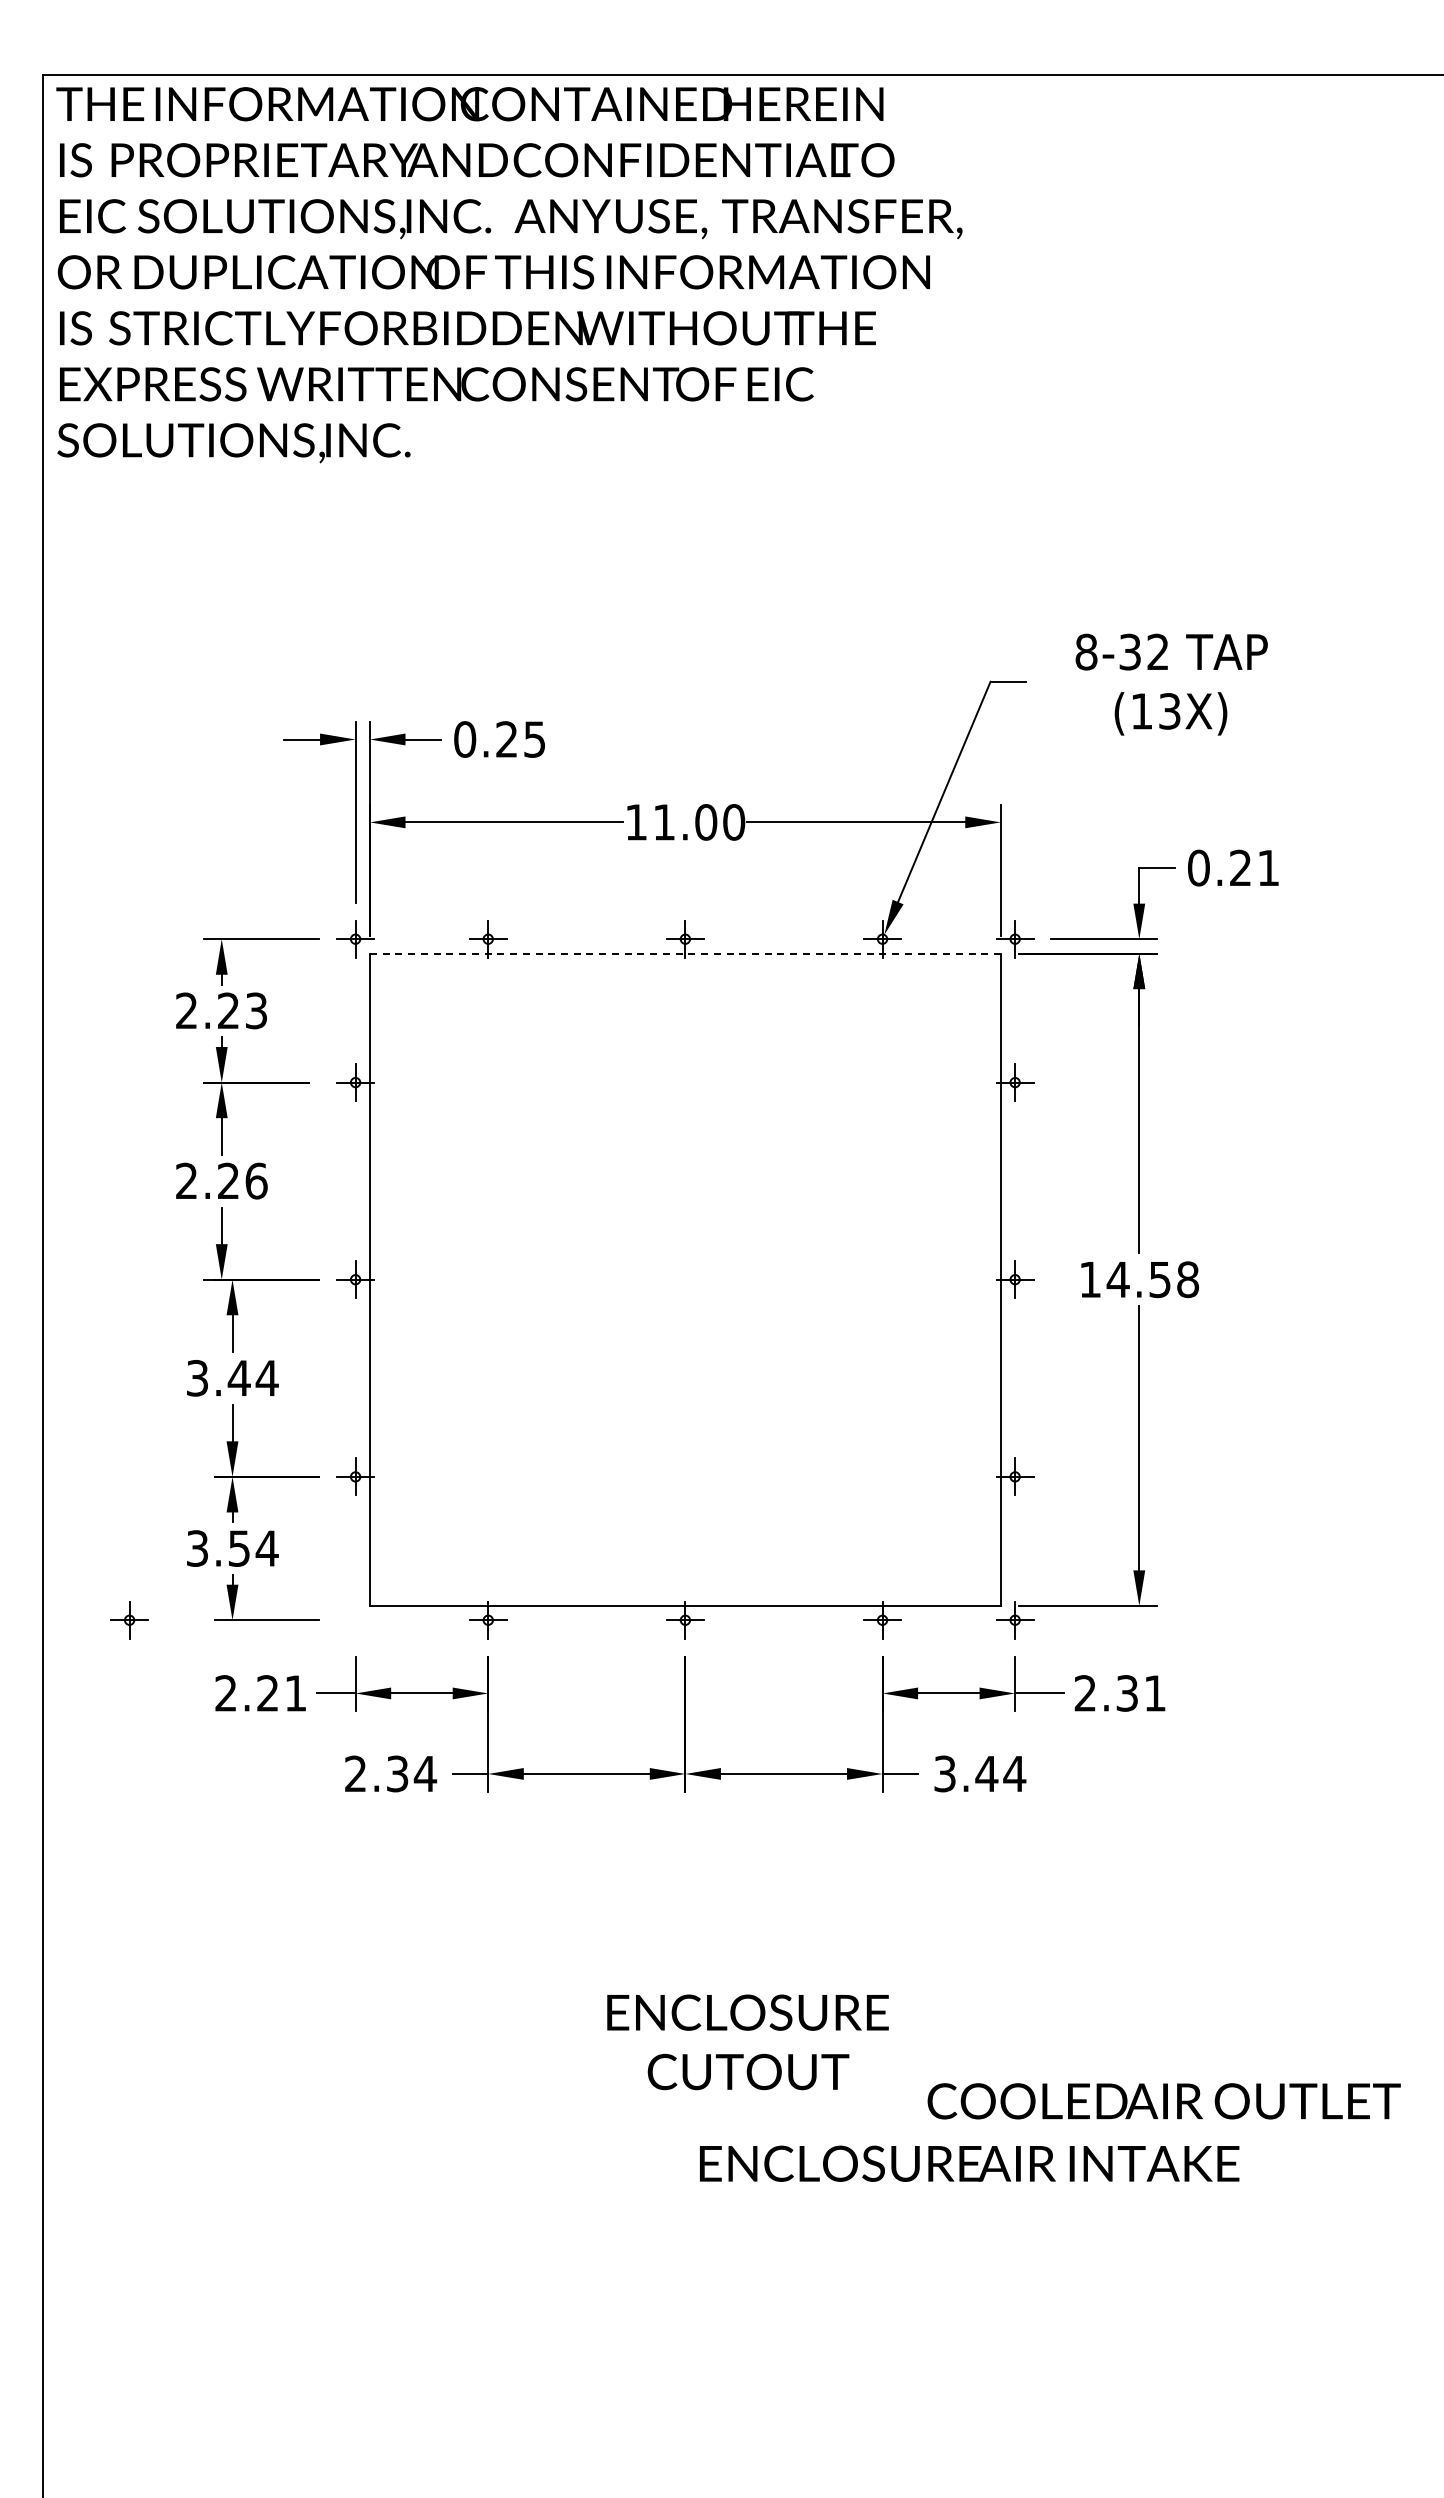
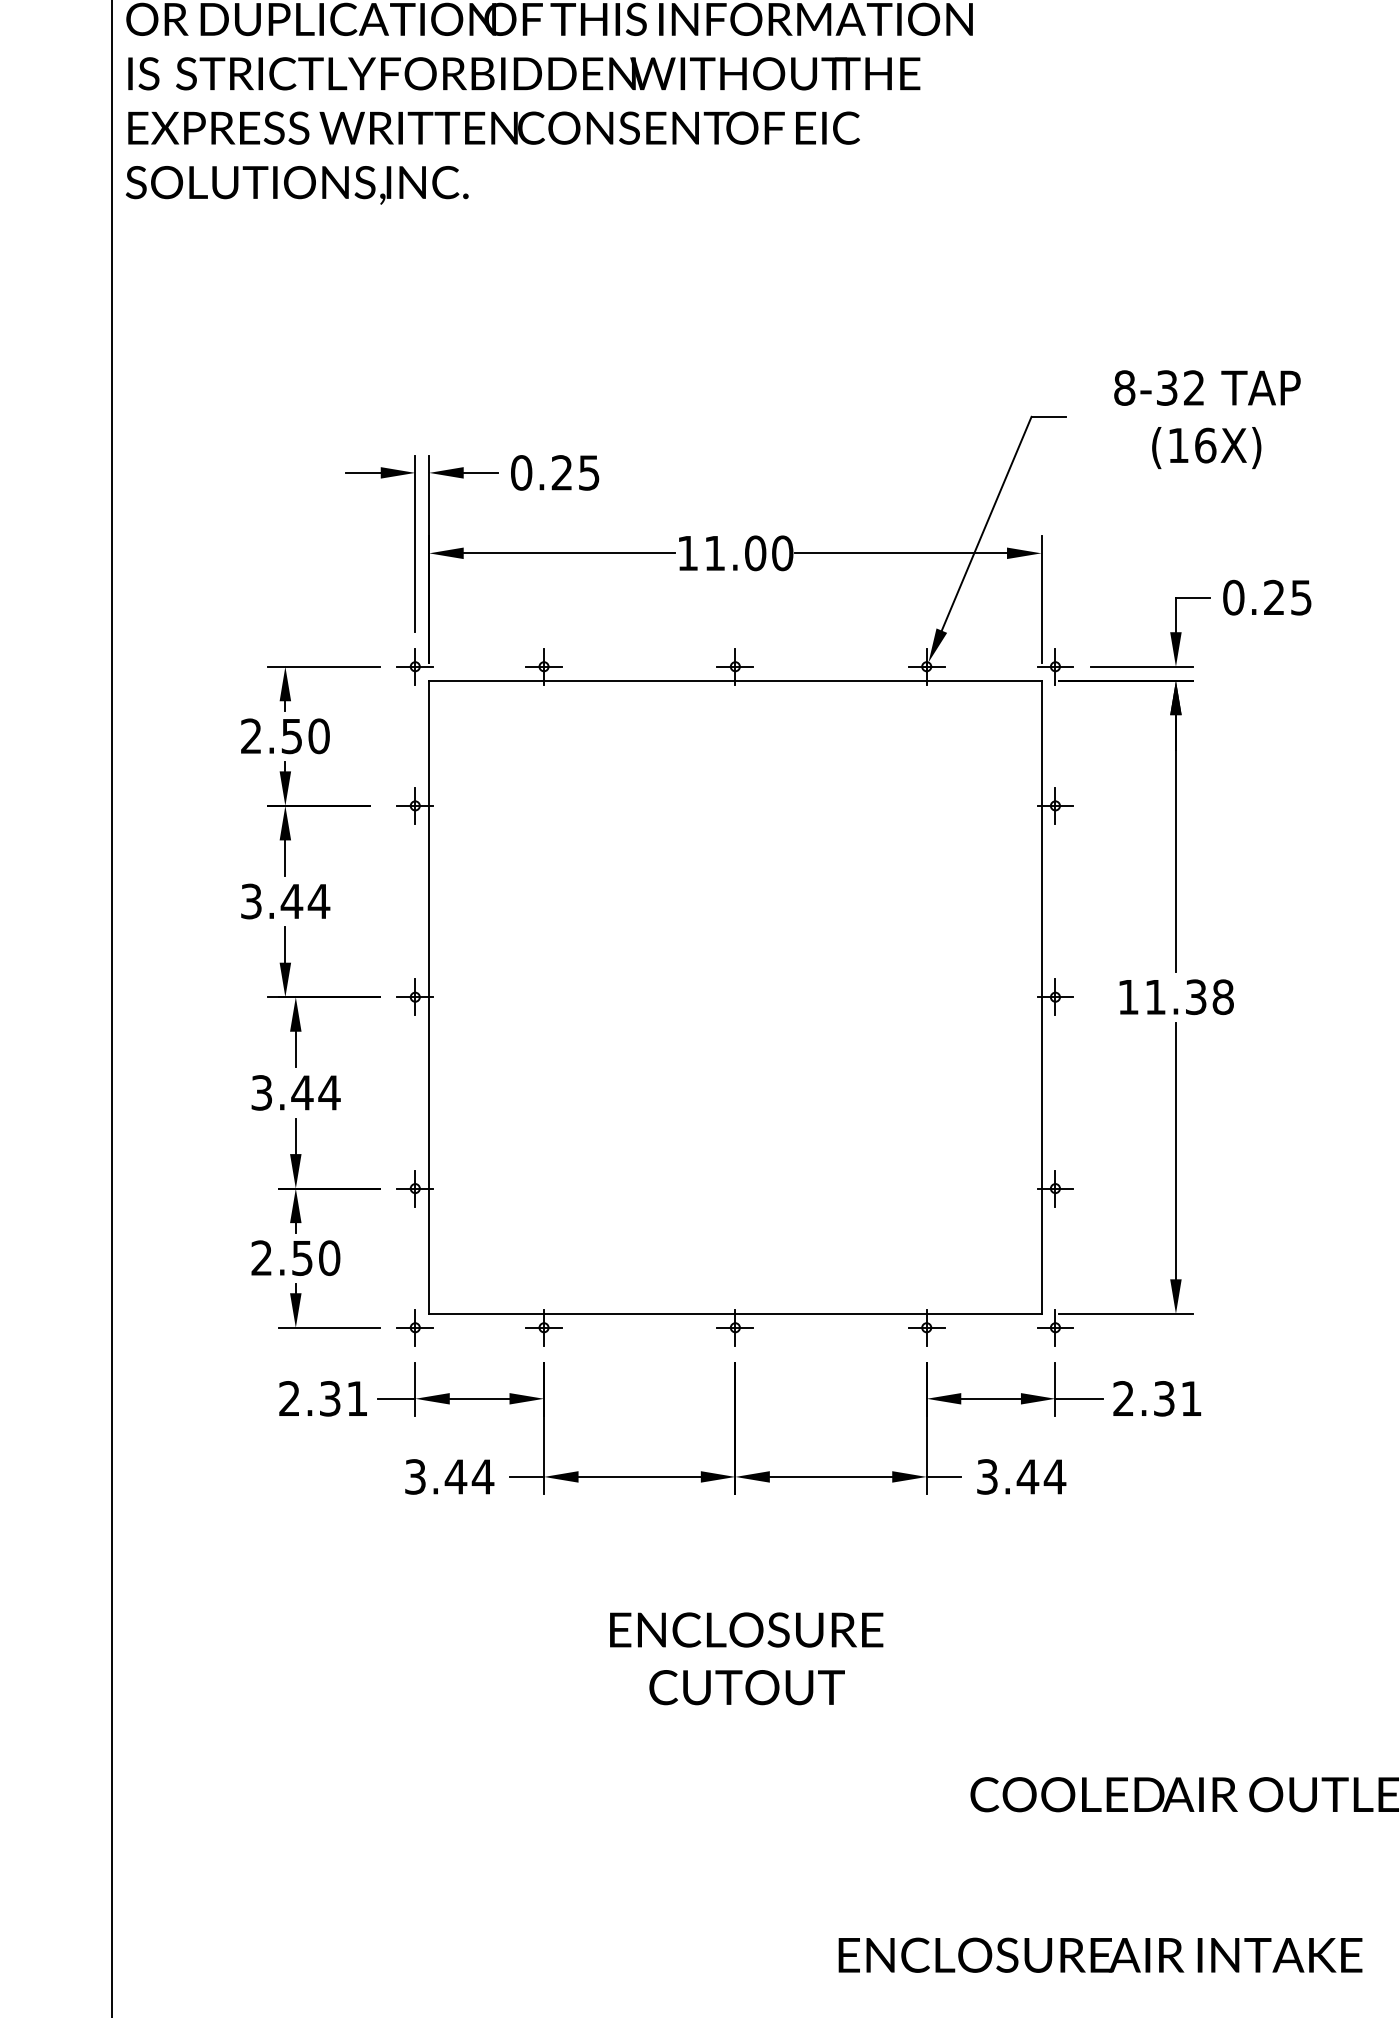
text: (1170, 711) -> (1206, 445), (13X) -> (16X)
text: (1268, 868) -> (1301, 598), 0.21 -> 0.25
line: (685, 953) -> (735, 680), dashed -> solid
text: (242, 1010) -> (305, 735), 2.23 -> 2.50
text: (222, 1180) -> (286, 900), 2.26 -> 3.44
text: (1138, 1279) -> (1175, 997), 14.58 -> 11.38
text: (232, 1548) -> (295, 1258), 3.54 -> 2.50
part: (129, 1620) -> (415, 1327), moved
text: (267, 1693) -> (329, 1398), 2.21 -> 2.31
text: (377, 1773) -> (436, 1476), 2.34 -> 3.44
text: (747, 2042) -> (746, 1658), moved
text: (969, 2163) -> (1100, 1954), moved

